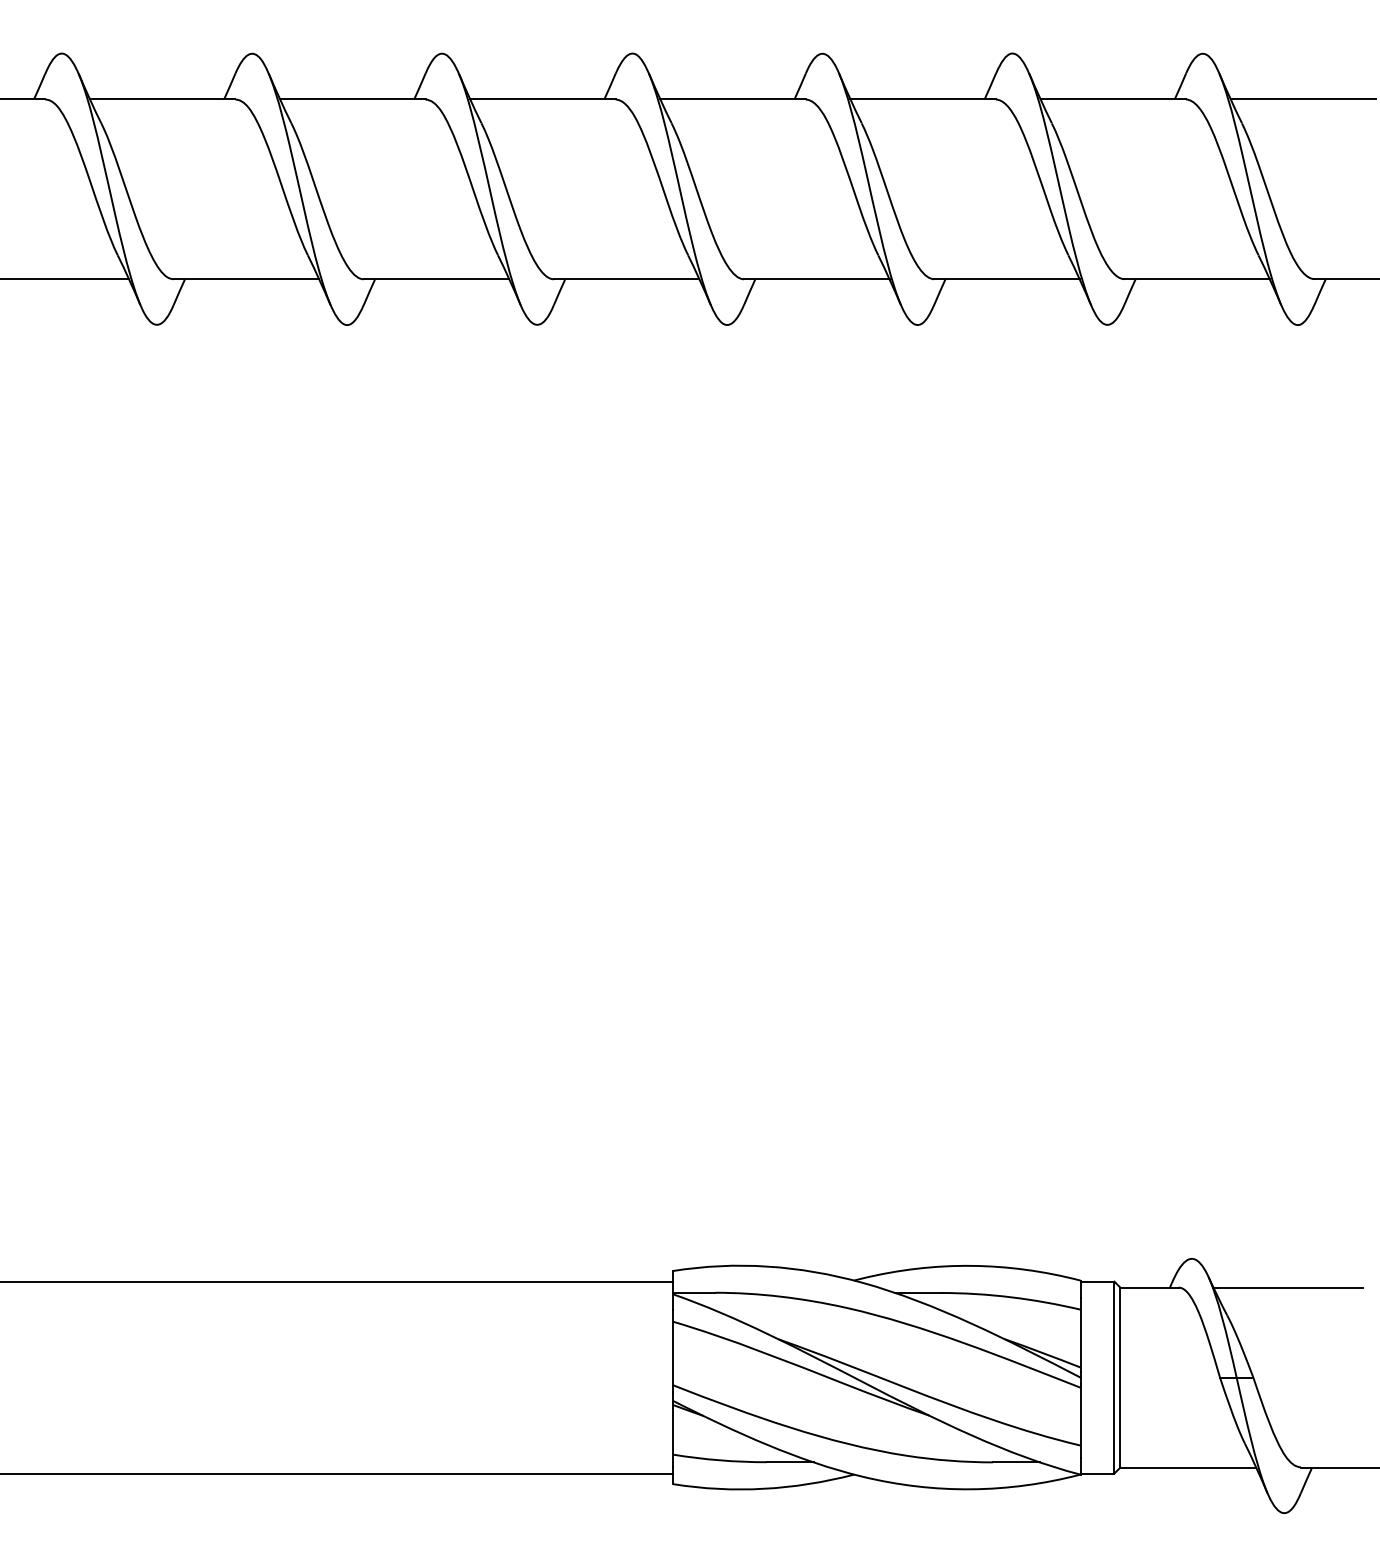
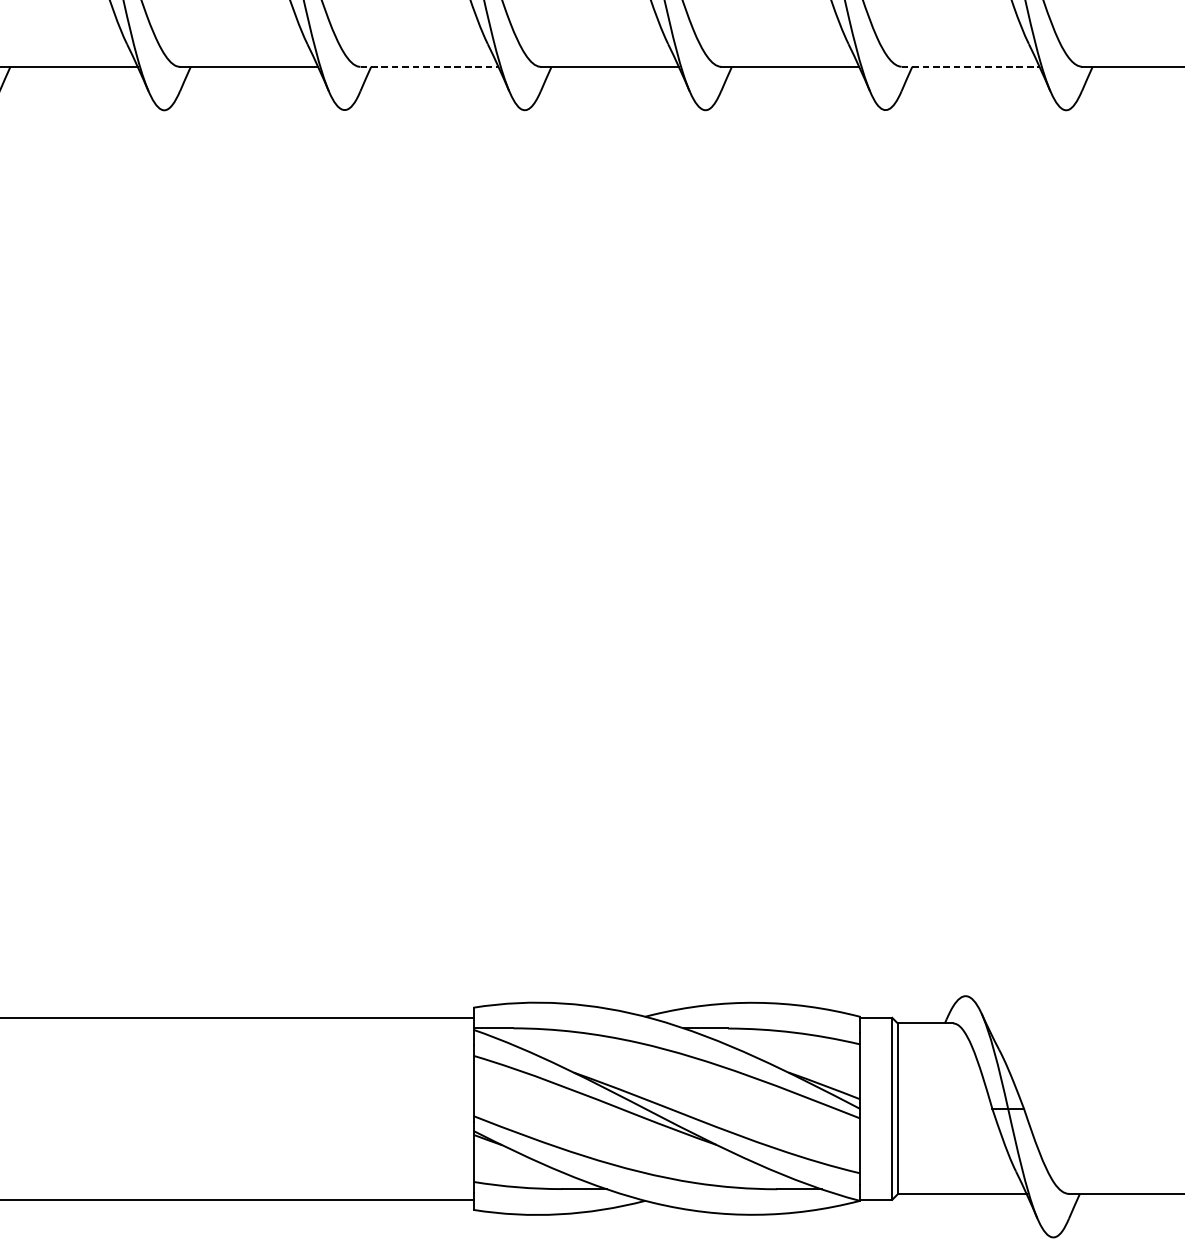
line: (626, 279) -> (429, 67), solid -> dashed
line: (1197, 279) -> (971, 67), solid -> dashed
line: (1287, 1287) -> (1056, 1023), removed

